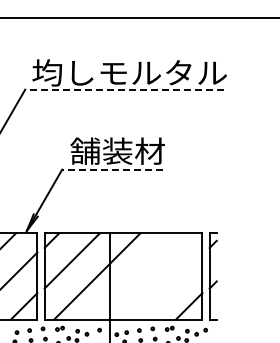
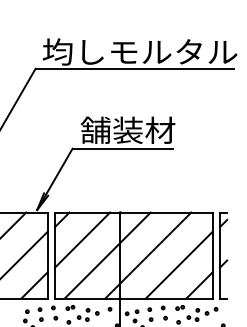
line: (123, 89) -> (133, 68), dashed -> solid
line: (112, 169) -> (122, 148), dashed -> solid
line: (137, 276) -> (147, 255), added
line: (168, 285) -> (178, 264), added

